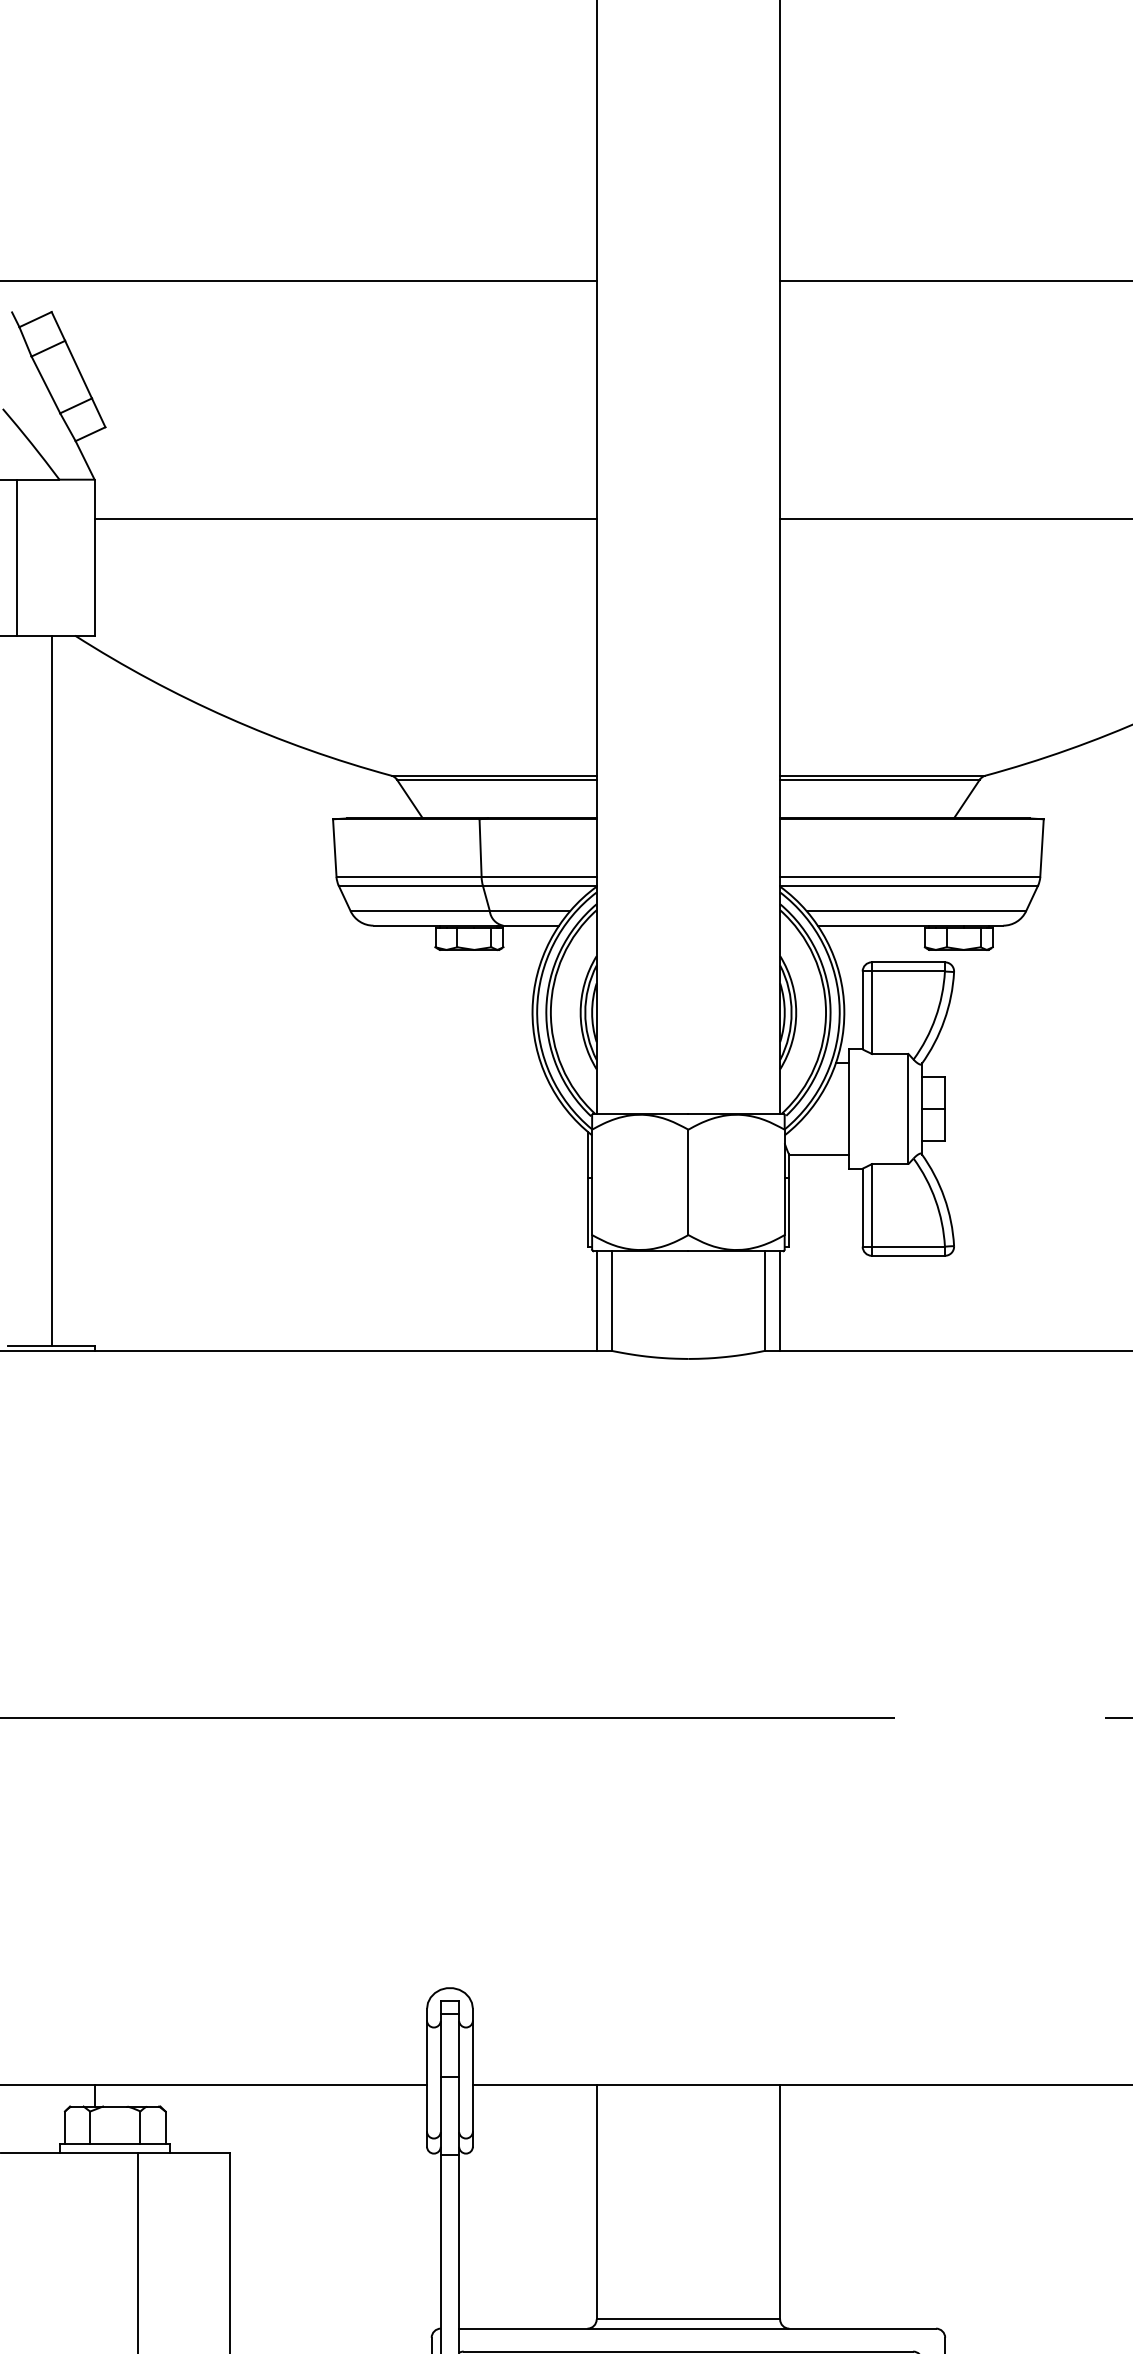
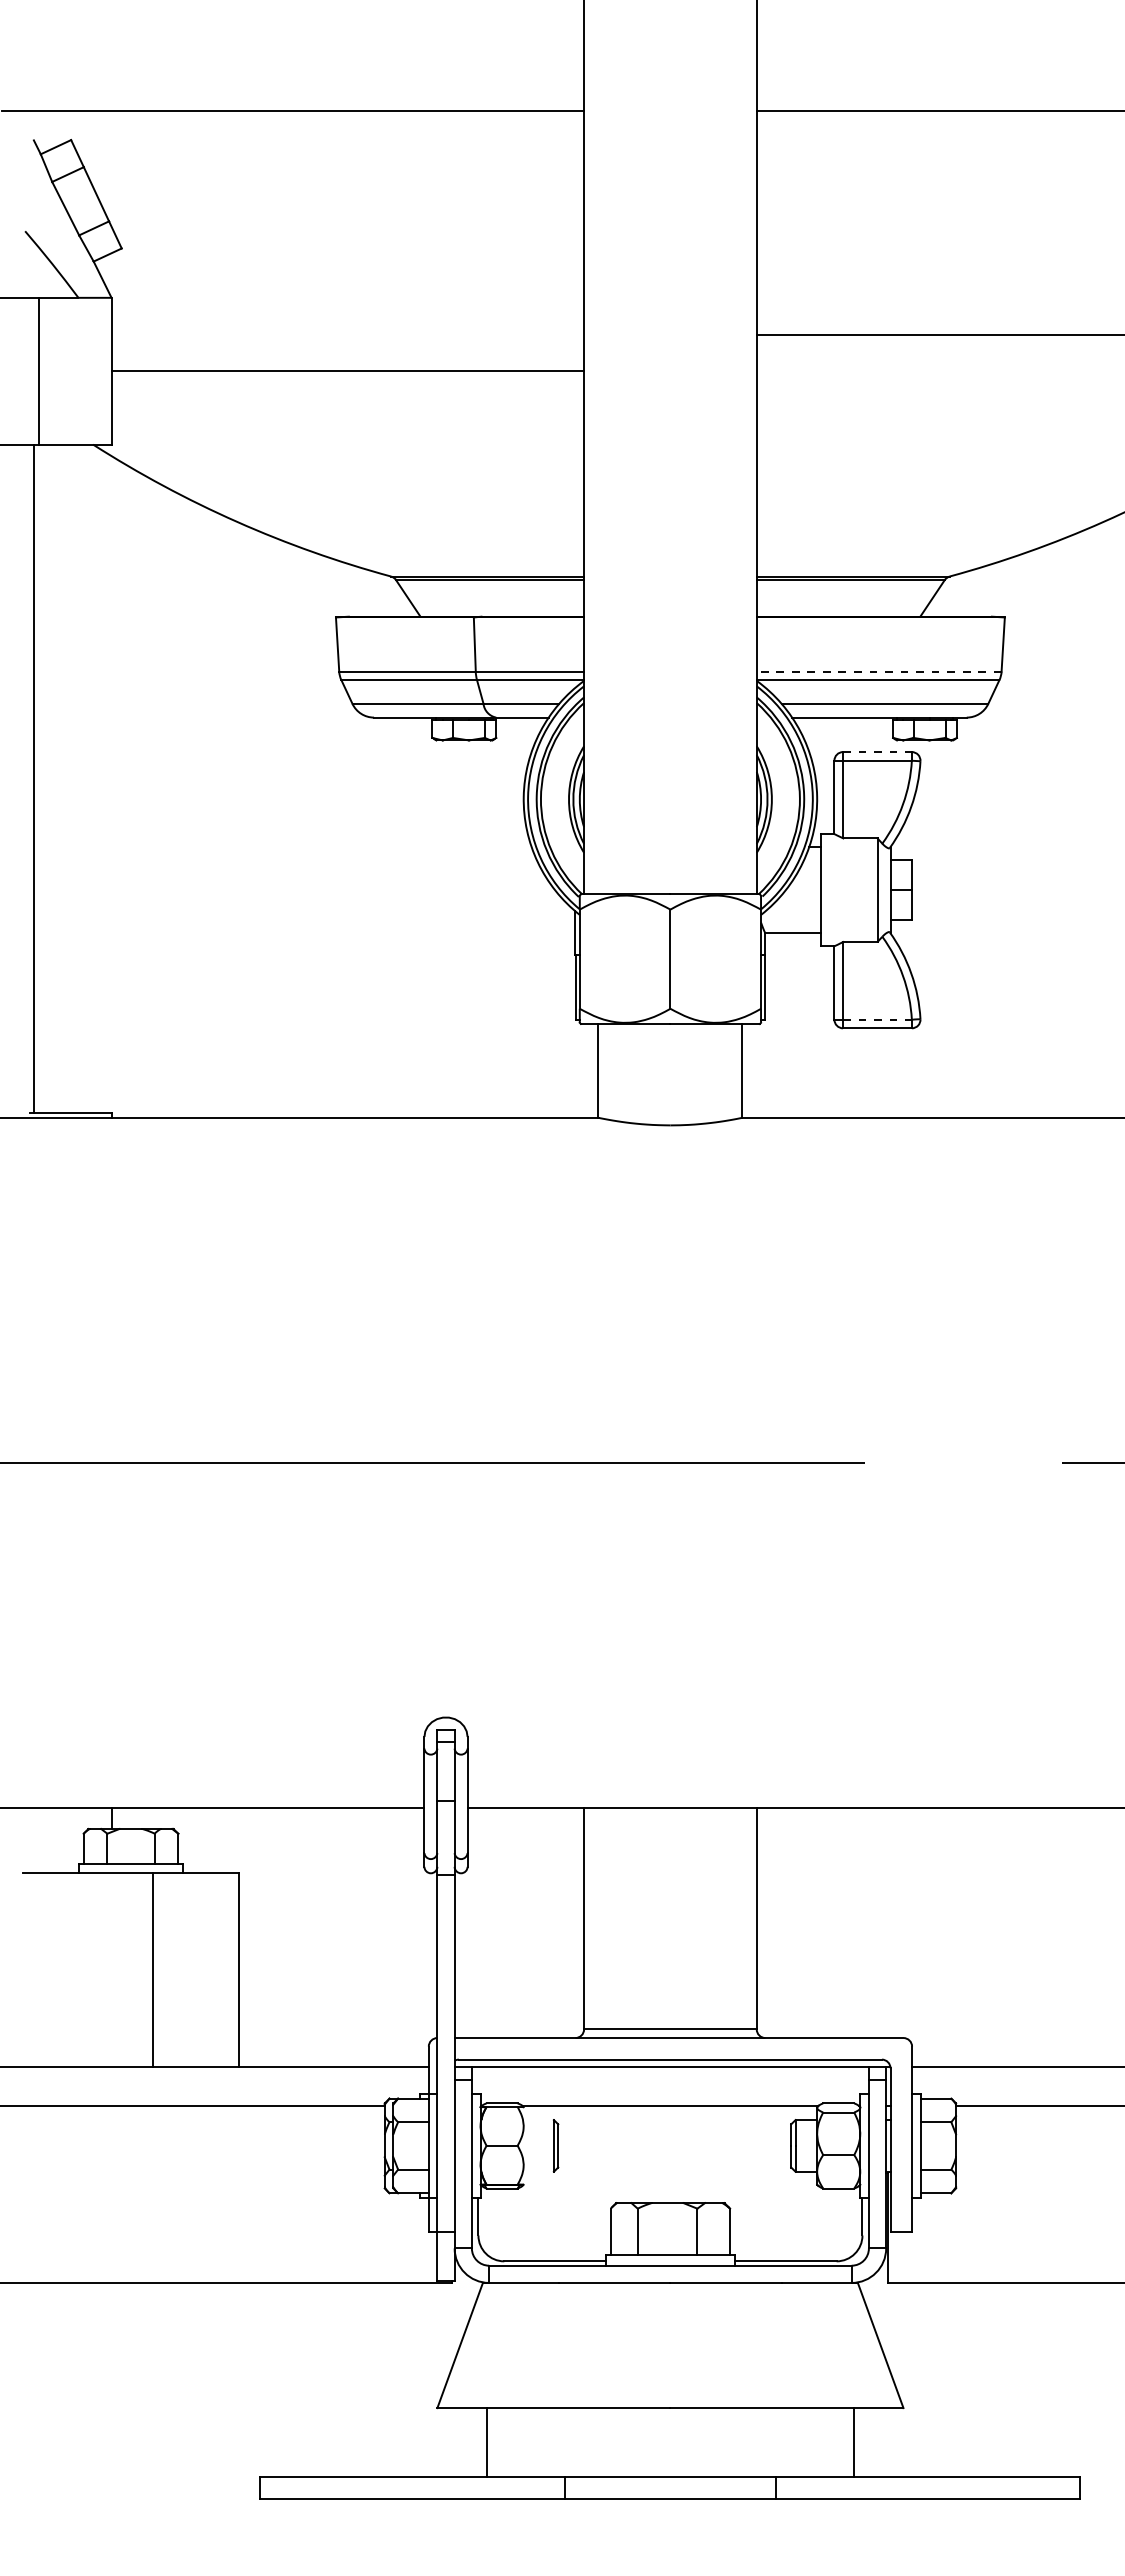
line: (345, 519) -> (347, 371), moved
line: (909, 876) -> (878, 671), solid -> dashed
line: (908, 962) -> (877, 752), solid -> dashed
line: (52, 990) -> (33, 778), moved
line: (908, 1246) -> (877, 1019), solid -> dashed
line: (597, 1300) -> (584, 1070), removed
line: (779, 1300) -> (756, 1070), removed

